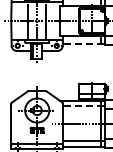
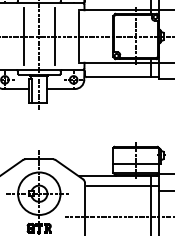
line: (82, 44) -> (118, 77), dashed -> solid
line: (82, 106) -> (118, 186), dashed -> solid

